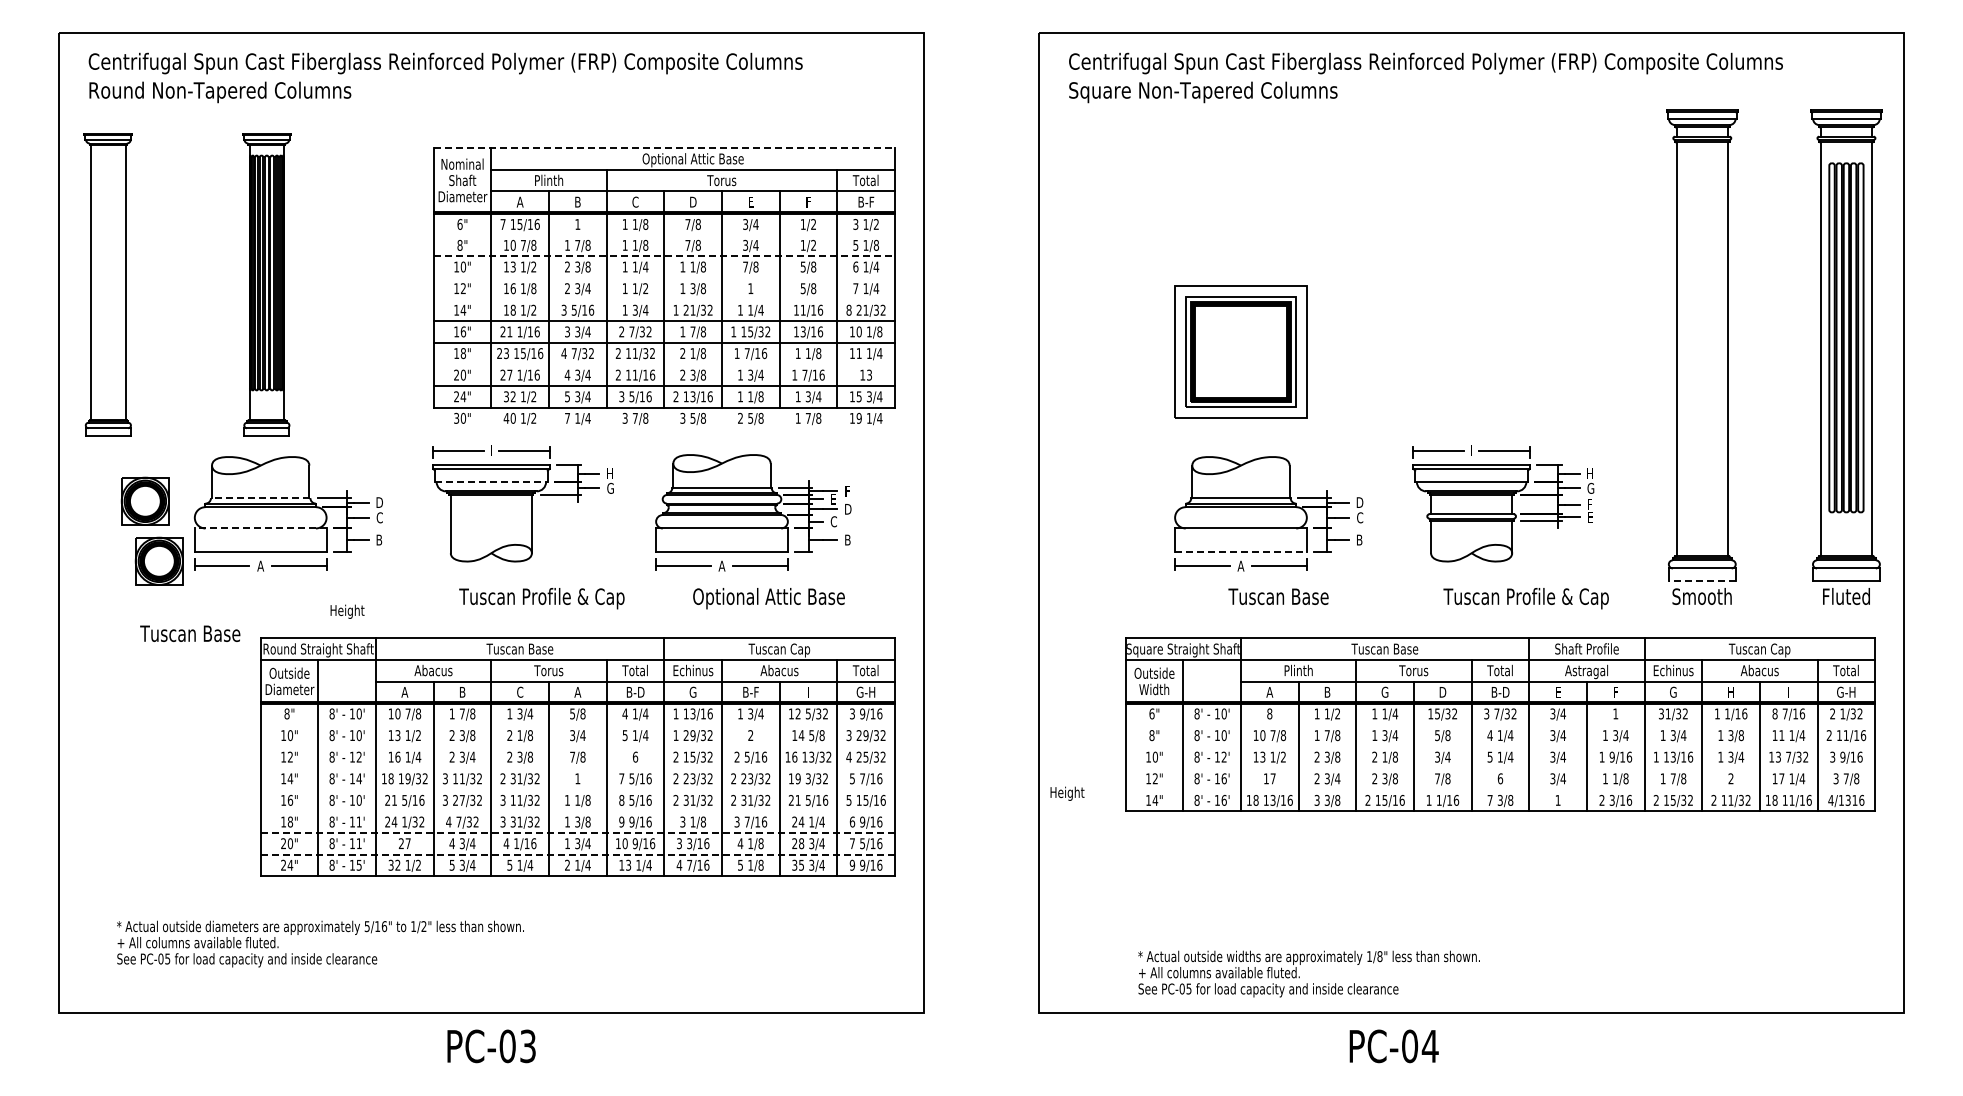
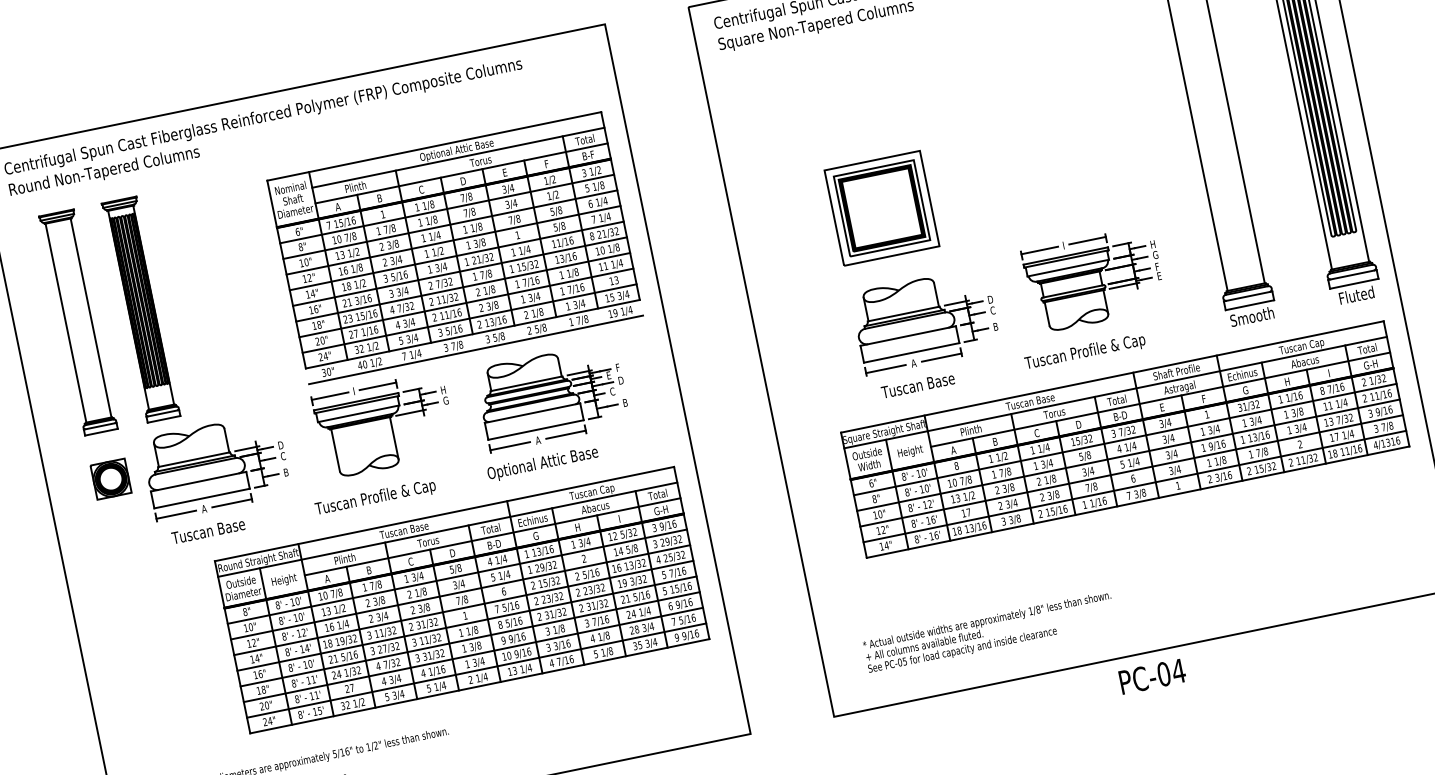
line: (664, 148) -> (434, 146), dashed -> solid
line: (664, 234) -> (447, 208), added
line: (664, 256) -> (450, 224), dashed -> solid
line: (664, 277) -> (453, 240), added
part: (107, 284) -> (78, 322), moved
part: (266, 284) -> (141, 309), moved
line: (664, 299) -> (456, 255), added
text: (519, 331) -> (356, 300), 1/16 -> 3/16
line: (664, 364) -> (466, 303), added
text: (740, 396) -> (526, 314), 1 -> 2
line: (664, 429) -> (476, 350), added
line: (491, 482) -> (358, 414), dashed -> solid
line: (260, 498) -> (194, 460), dashed -> solid
line: (260, 528) -> (198, 481), dashed -> solid
line: (1240, 551) -> (911, 352), dashed -> solid
part: (158, 560) -> (129, 520), removed
line: (1701, 580) -> (1249, 305), dashed -> solid
text: (1278, 596) -> (918, 385), moved
text: (541, 598) -> (375, 498), moved
text: (768, 598) -> (542, 463), moved
text: (1525, 598) -> (1084, 352), moved
text: (347, 611) -> (284, 580), moved
text: (190, 633) -> (208, 530), moved
text: (433, 670) -> (344, 558), Abacus -> Plinth
text: (577, 692) -> (452, 553), A -> D
text: (750, 692) -> (577, 527), B-F -> H
text: (1384, 692) -> (1036, 433), G -> C
line: (577, 724) -> (457, 576), added
line: (1500, 724) -> (1125, 439), added
line: (577, 746) -> (460, 592), added
line: (1500, 746) -> (1128, 455), added
line: (577, 768) -> (463, 608), added
line: (1500, 768) -> (1131, 471), added
line: (577, 789) -> (466, 623), added
line: (1500, 789) -> (1134, 486), added
text: (1067, 793) -> (910, 451), moved
line: (577, 811) -> (470, 639), added
line: (578, 832) -> (473, 654), dashed -> solid
line: (578, 854) -> (477, 670), dashed -> solid
text: (1308, 973) -> (989, 632), moved
text: (1393, 1046) -> (1152, 676), moved

